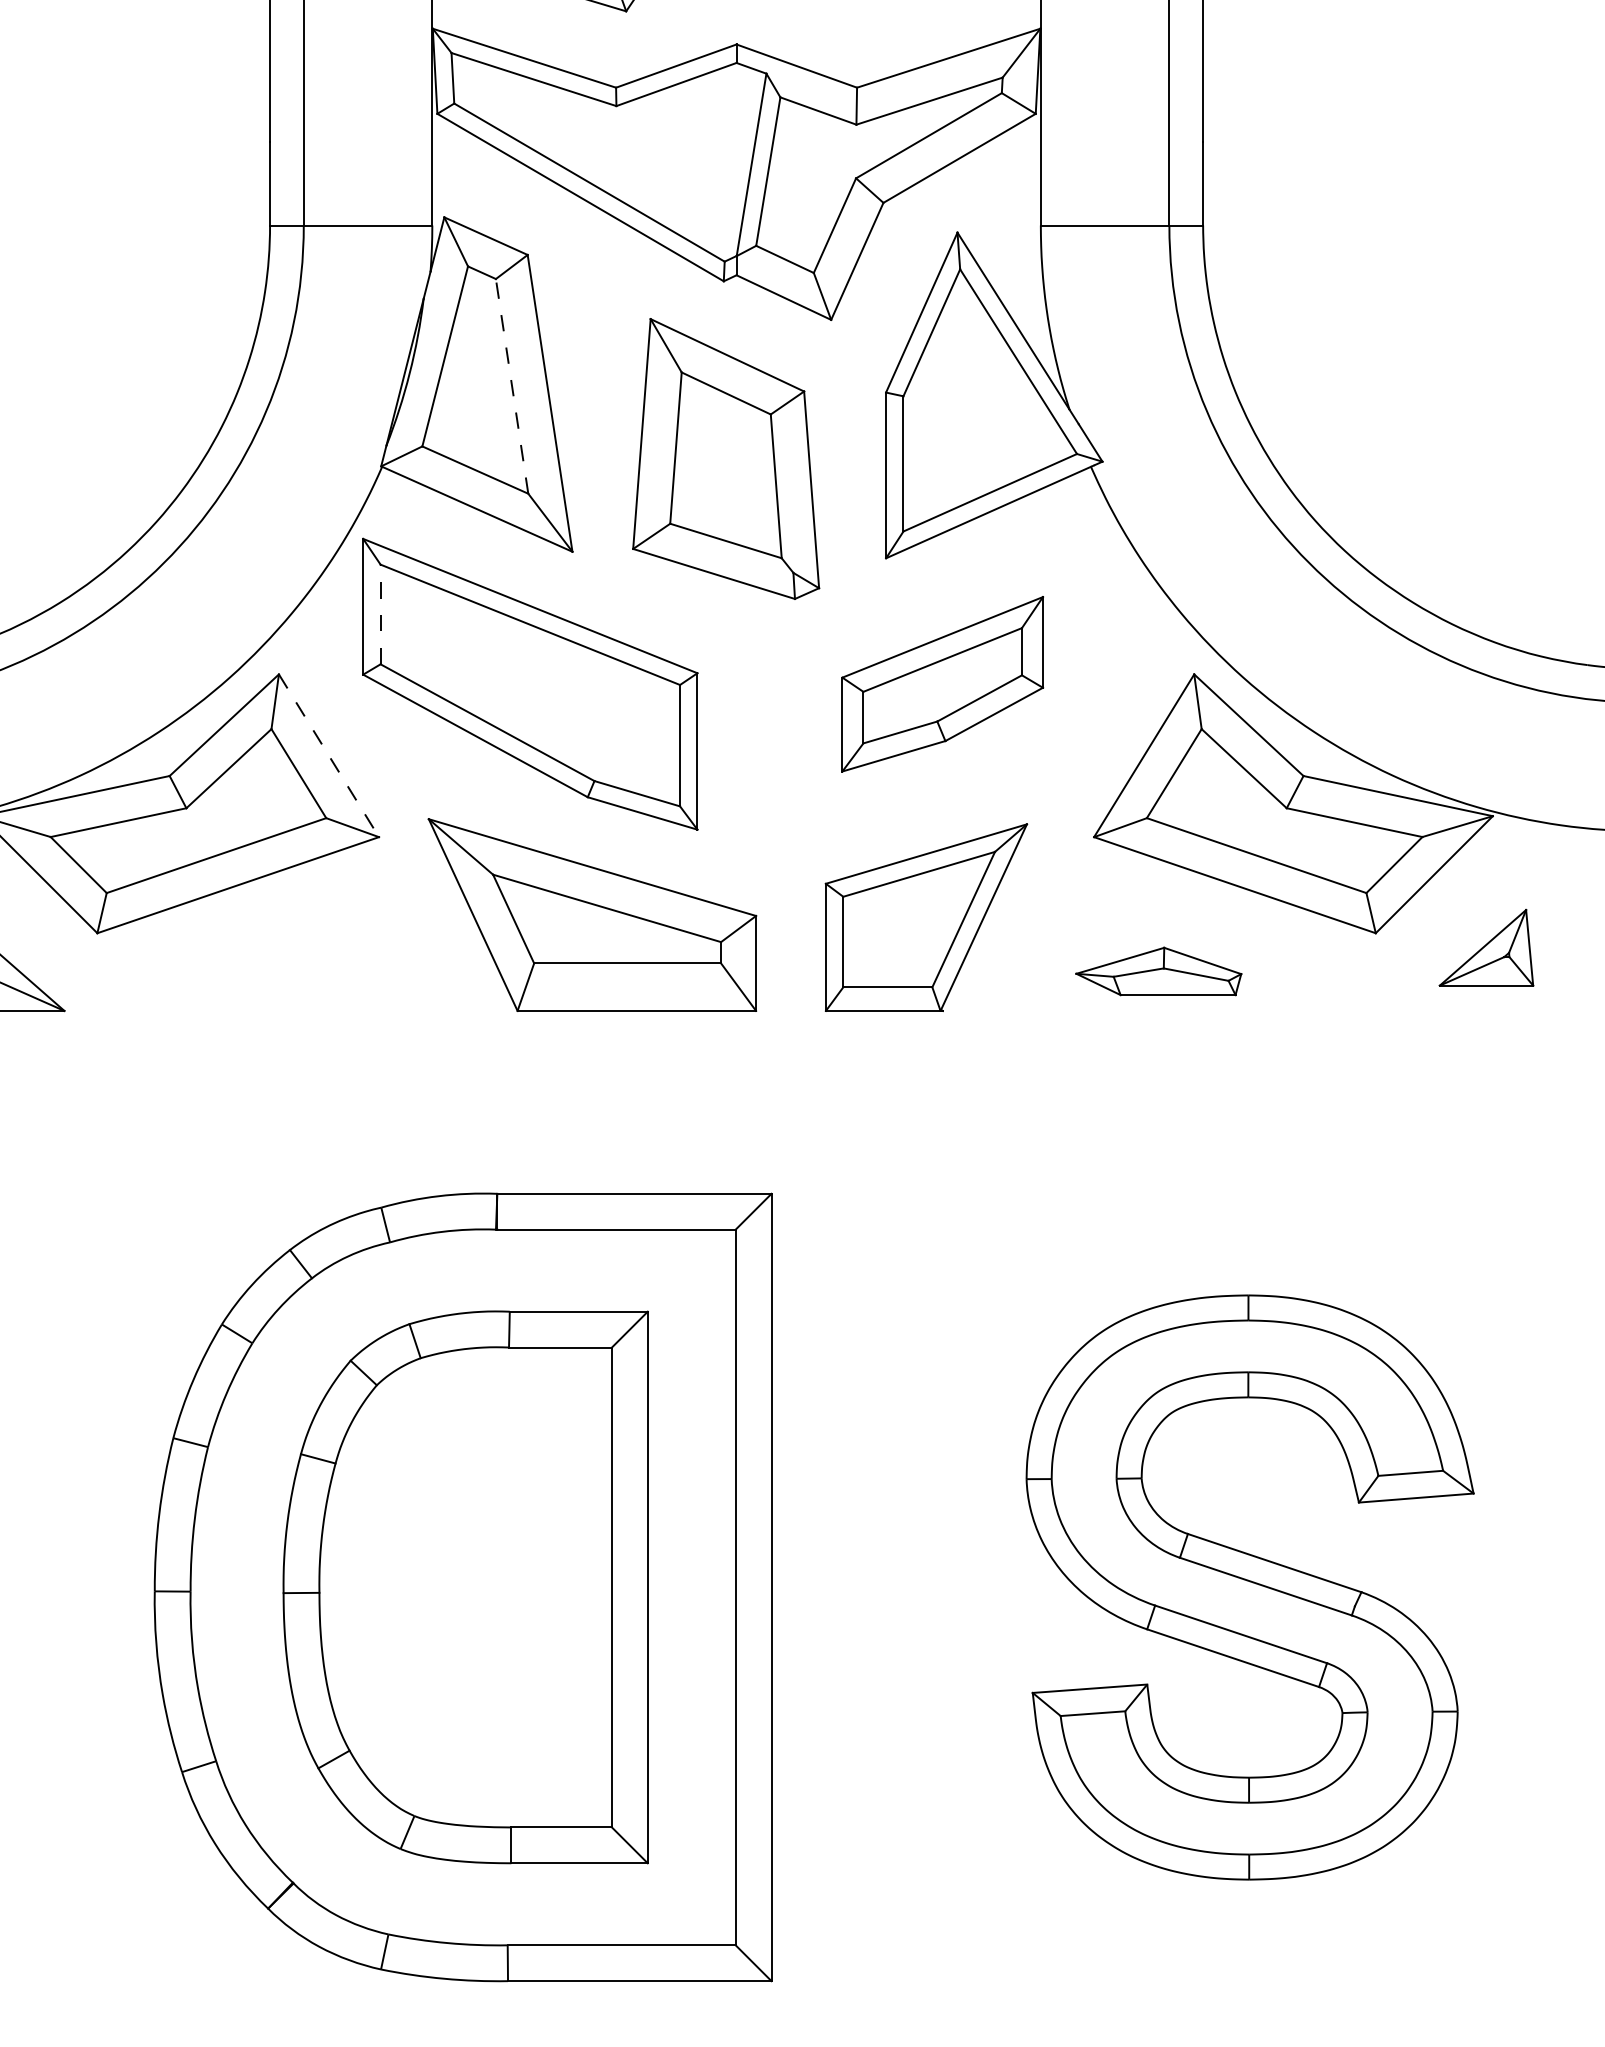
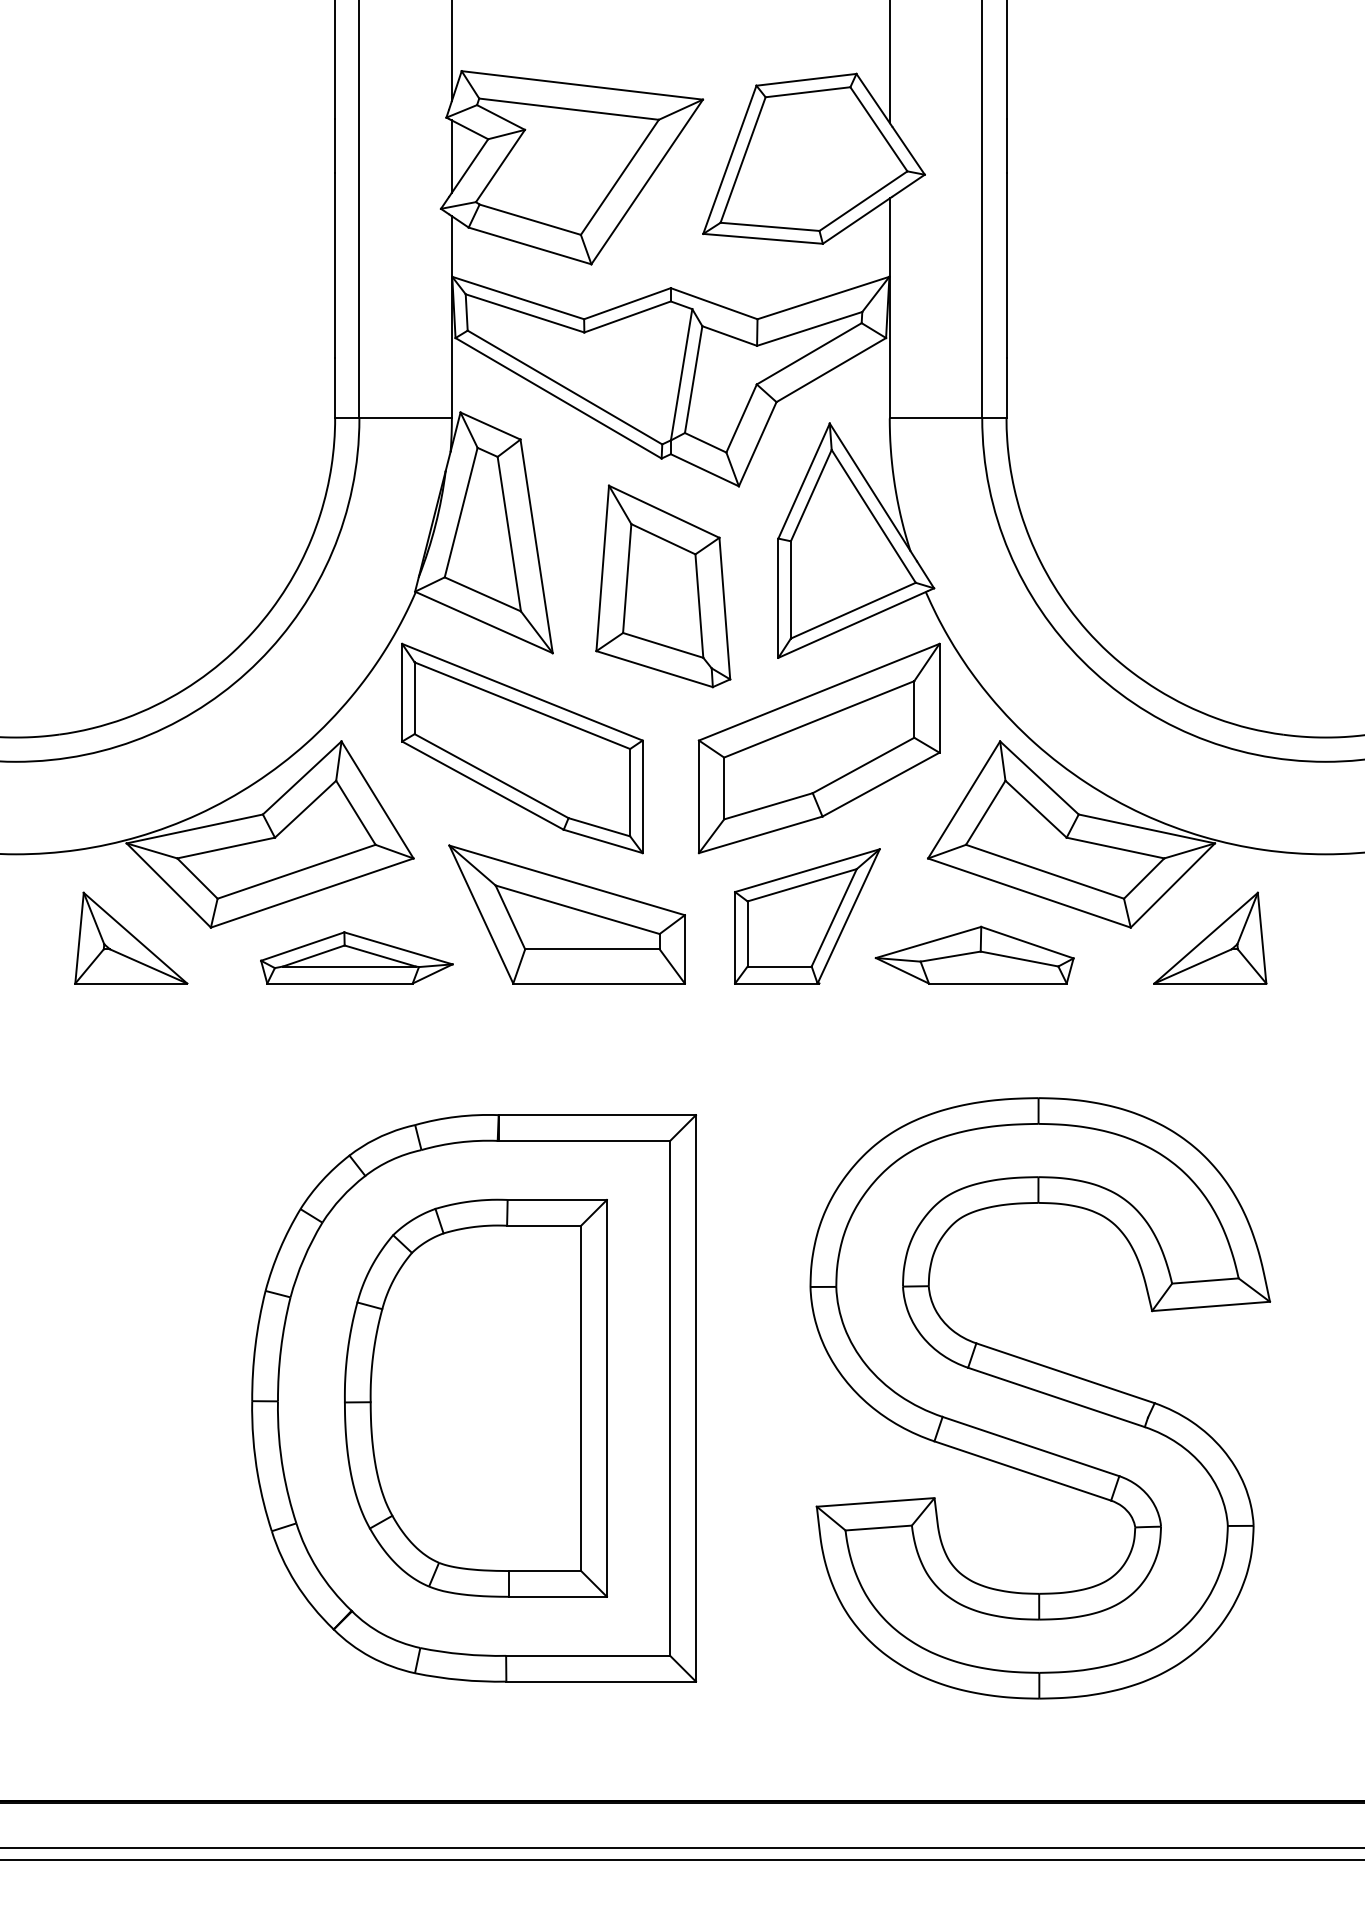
line: (512, 385) -> (509, 533), dashed -> solid
line: (380, 614) -> (414, 698), dashed -> solid
part: (941, 684) -> (818, 748), size x1.67
line: (328, 755) -> (377, 799), dashed -> solid
part: (1486, 946) -> (1210, 937), size x1.67
part: (1158, 970) -> (974, 954), size x1.67
part: (299, 974) -> (356, 957), added
part: (1250, 1587) -> (1040, 1398), size x1.43

